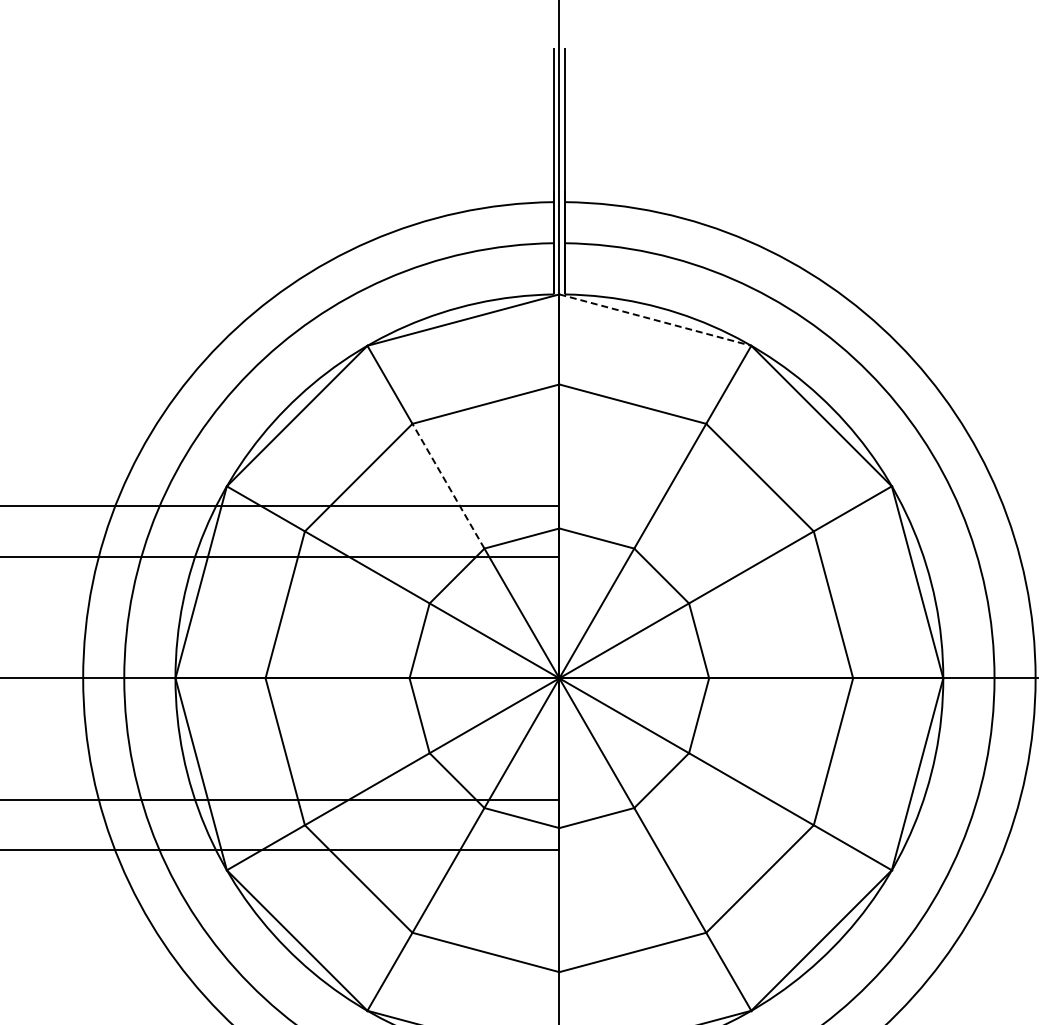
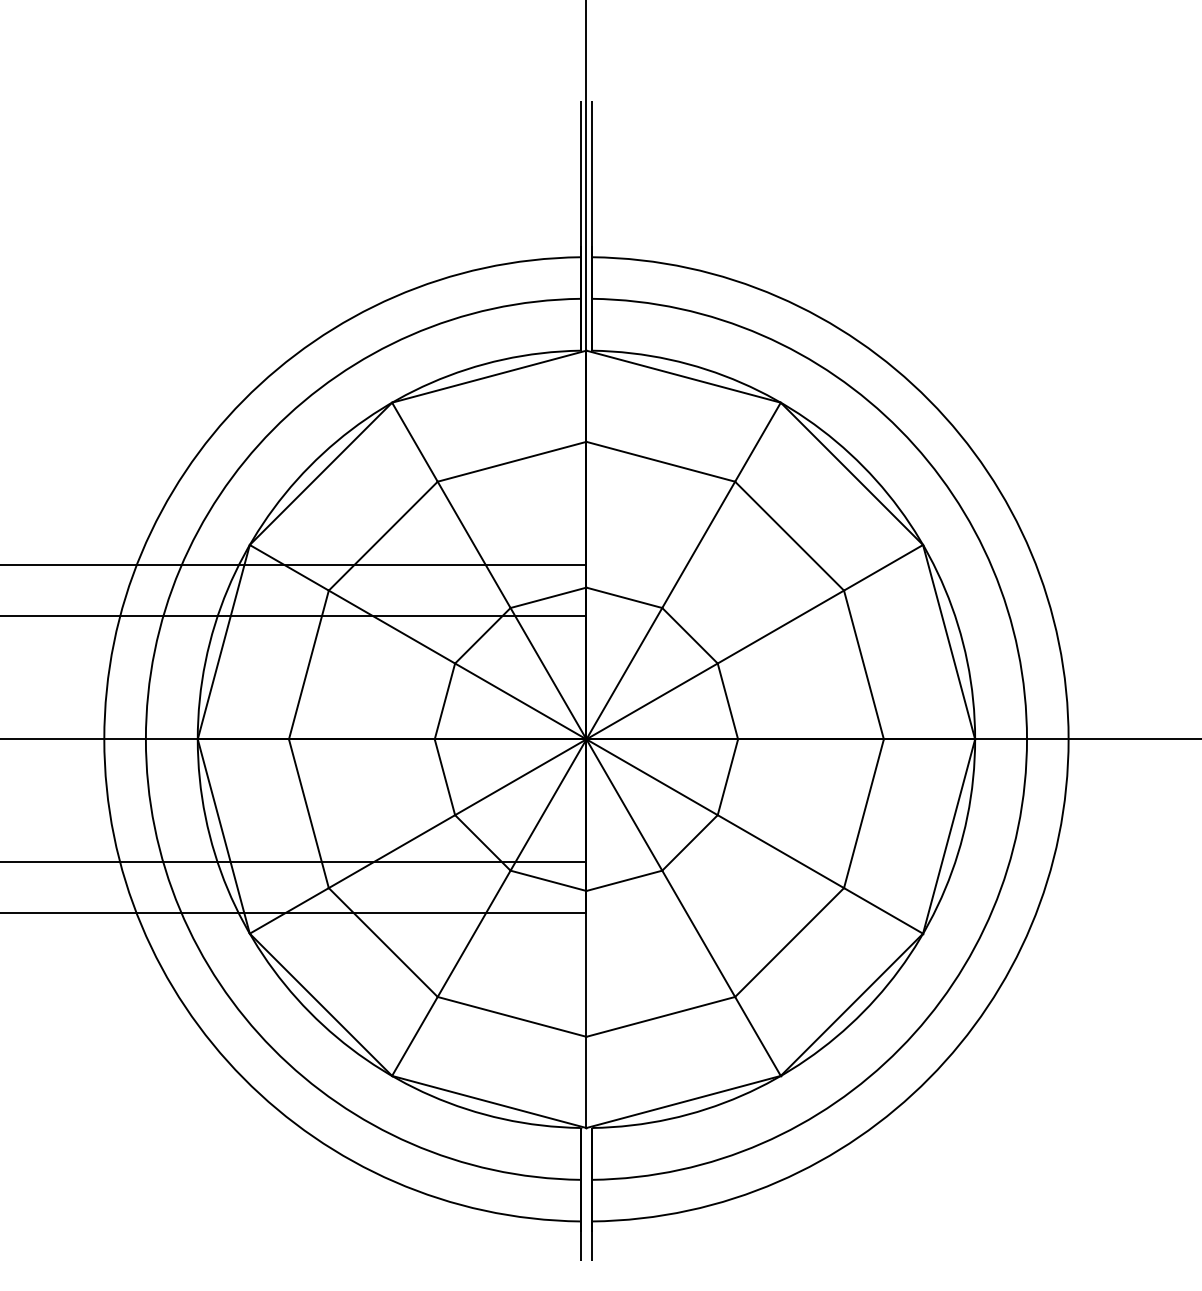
line: (655, 319) -> (683, 376), dashed -> solid
line: (448, 485) -> (474, 544), dashed -> solid

